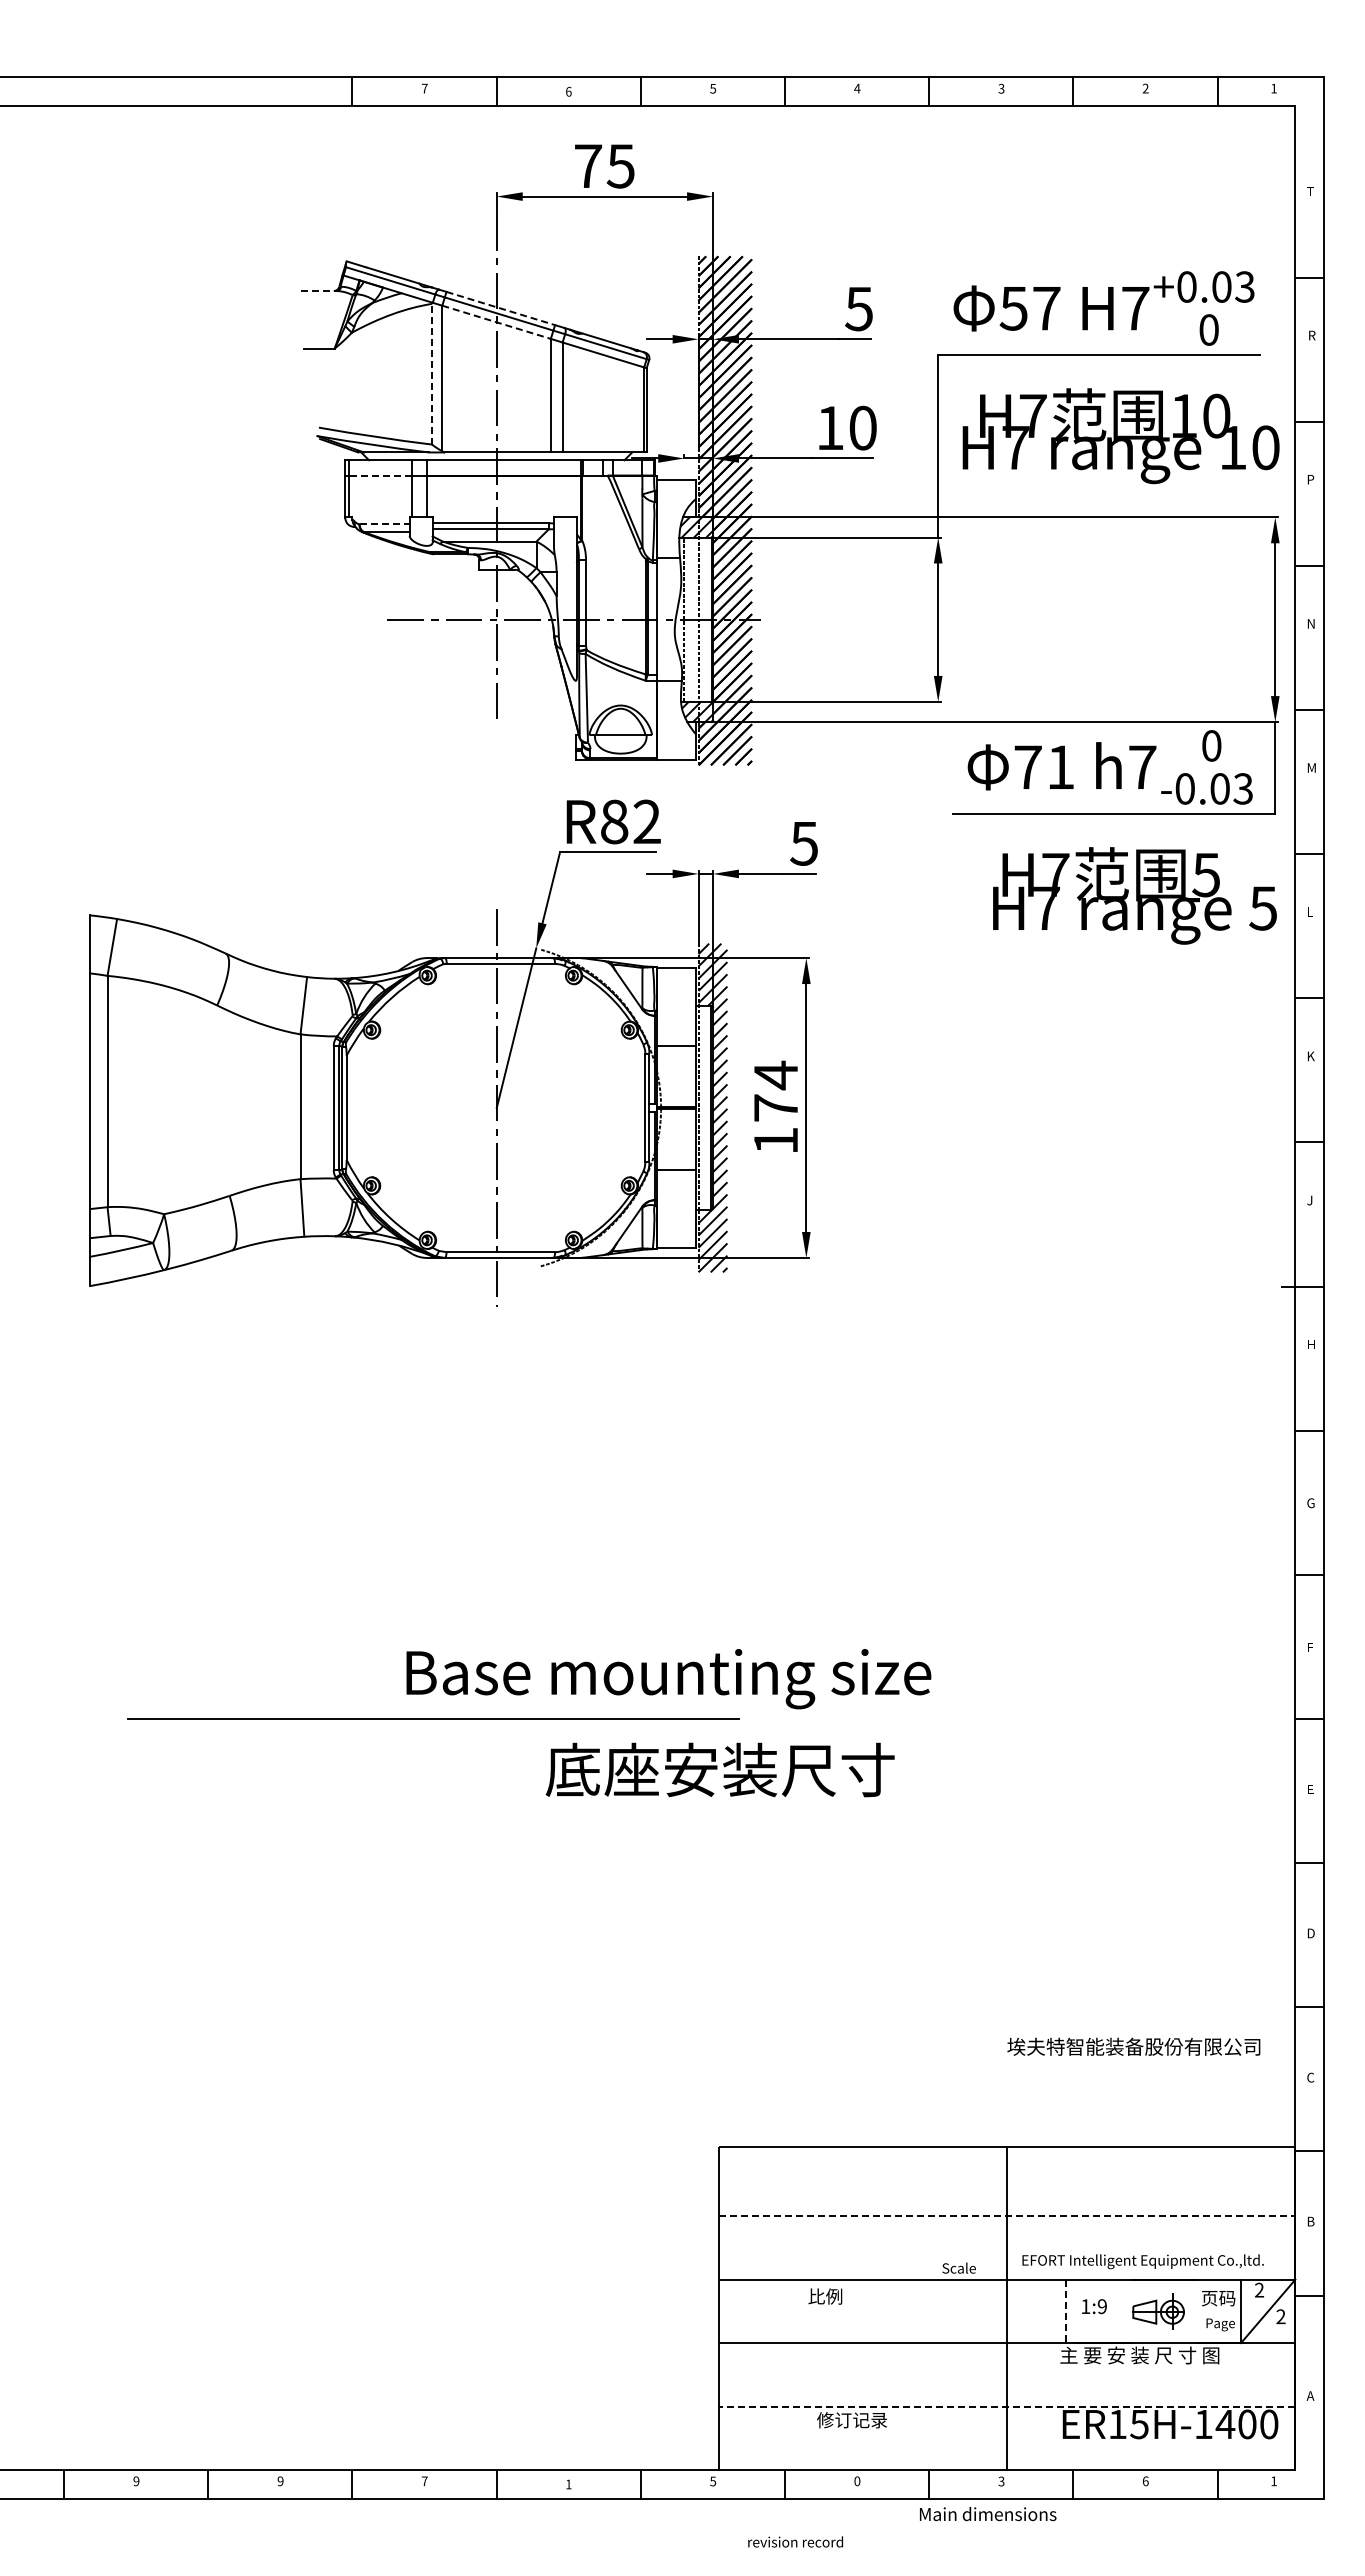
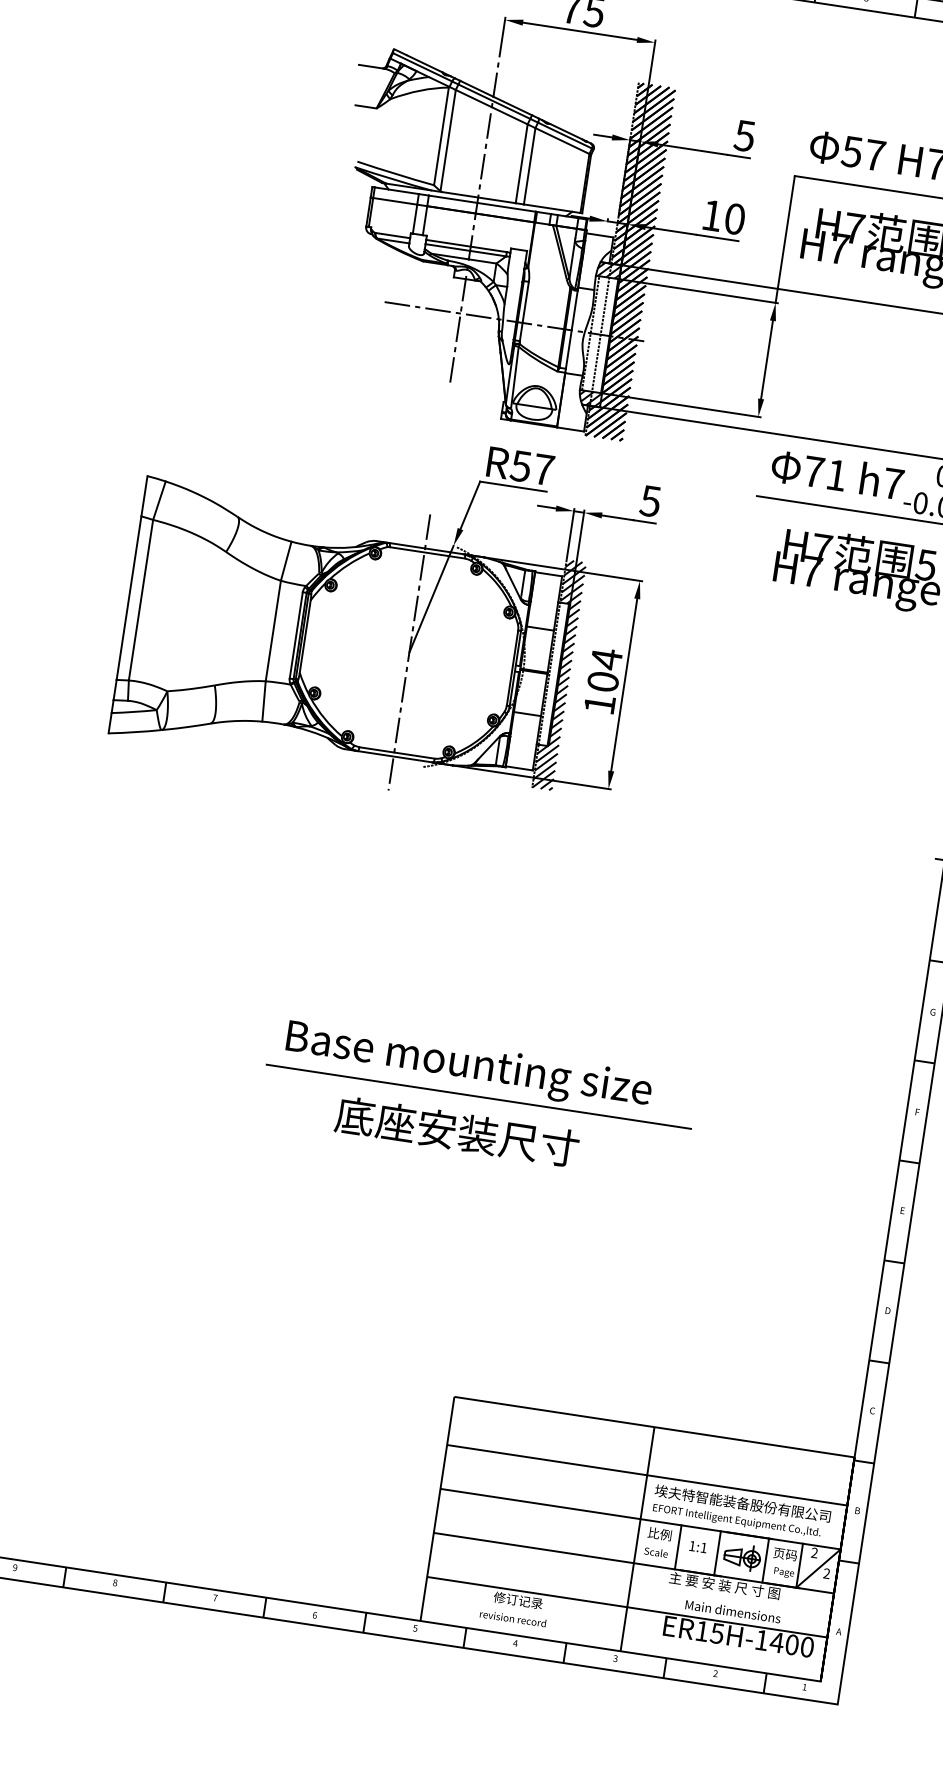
line: (318, 291) -> (371, 67), dashed -> solid
line: (500, 308) -> (495, 98), dashed -> solid
line: (496, 322) -> (491, 107), dashed -> solid
line: (431, 373) -> (441, 135), dashed -> solid
line: (380, 475) -> (395, 201), dashed -> solid
line: (384, 524) -> (392, 235), dashed -> solid
text: (630, 821) -> (532, 467), R82 -> R57
text: (775, 1107) -> (602, 681), 174 -> 104
line: (433, 1718) -> (479, 1096), moved
text: (719, 1769) -> (456, 1131), moved
text: (1133, 2046) -> (742, 1503), moved
line: (1007, 2216) -> (647, 1475), dashed -> solid
text: (958, 2267) -> (655, 1551), moved
text: (825, 2296) -> (659, 1534), moved
text: (1101, 2306) -> (703, 1547), 1:9 -> 1:1
line: (1066, 2311) -> (678, 1547), dashed -> solid
line: (1122, 2311) -> (717, 1553), added
line: (1192, 2311) -> (765, 1560), added
line: (1006, 2406) -> (626, 1607), dashed -> solid
text: (280, 2481) -> (115, 1583), 9 -> 8
text: (857, 2481) -> (515, 1643), 0 -> 4
text: (1145, 2481) -> (715, 1673), 6 -> 2
text: (568, 2484) -> (314, 1615), 1 -> 6
text: (988, 2514) -> (733, 1611), moved
text: (795, 2541) -> (513, 1618), moved

